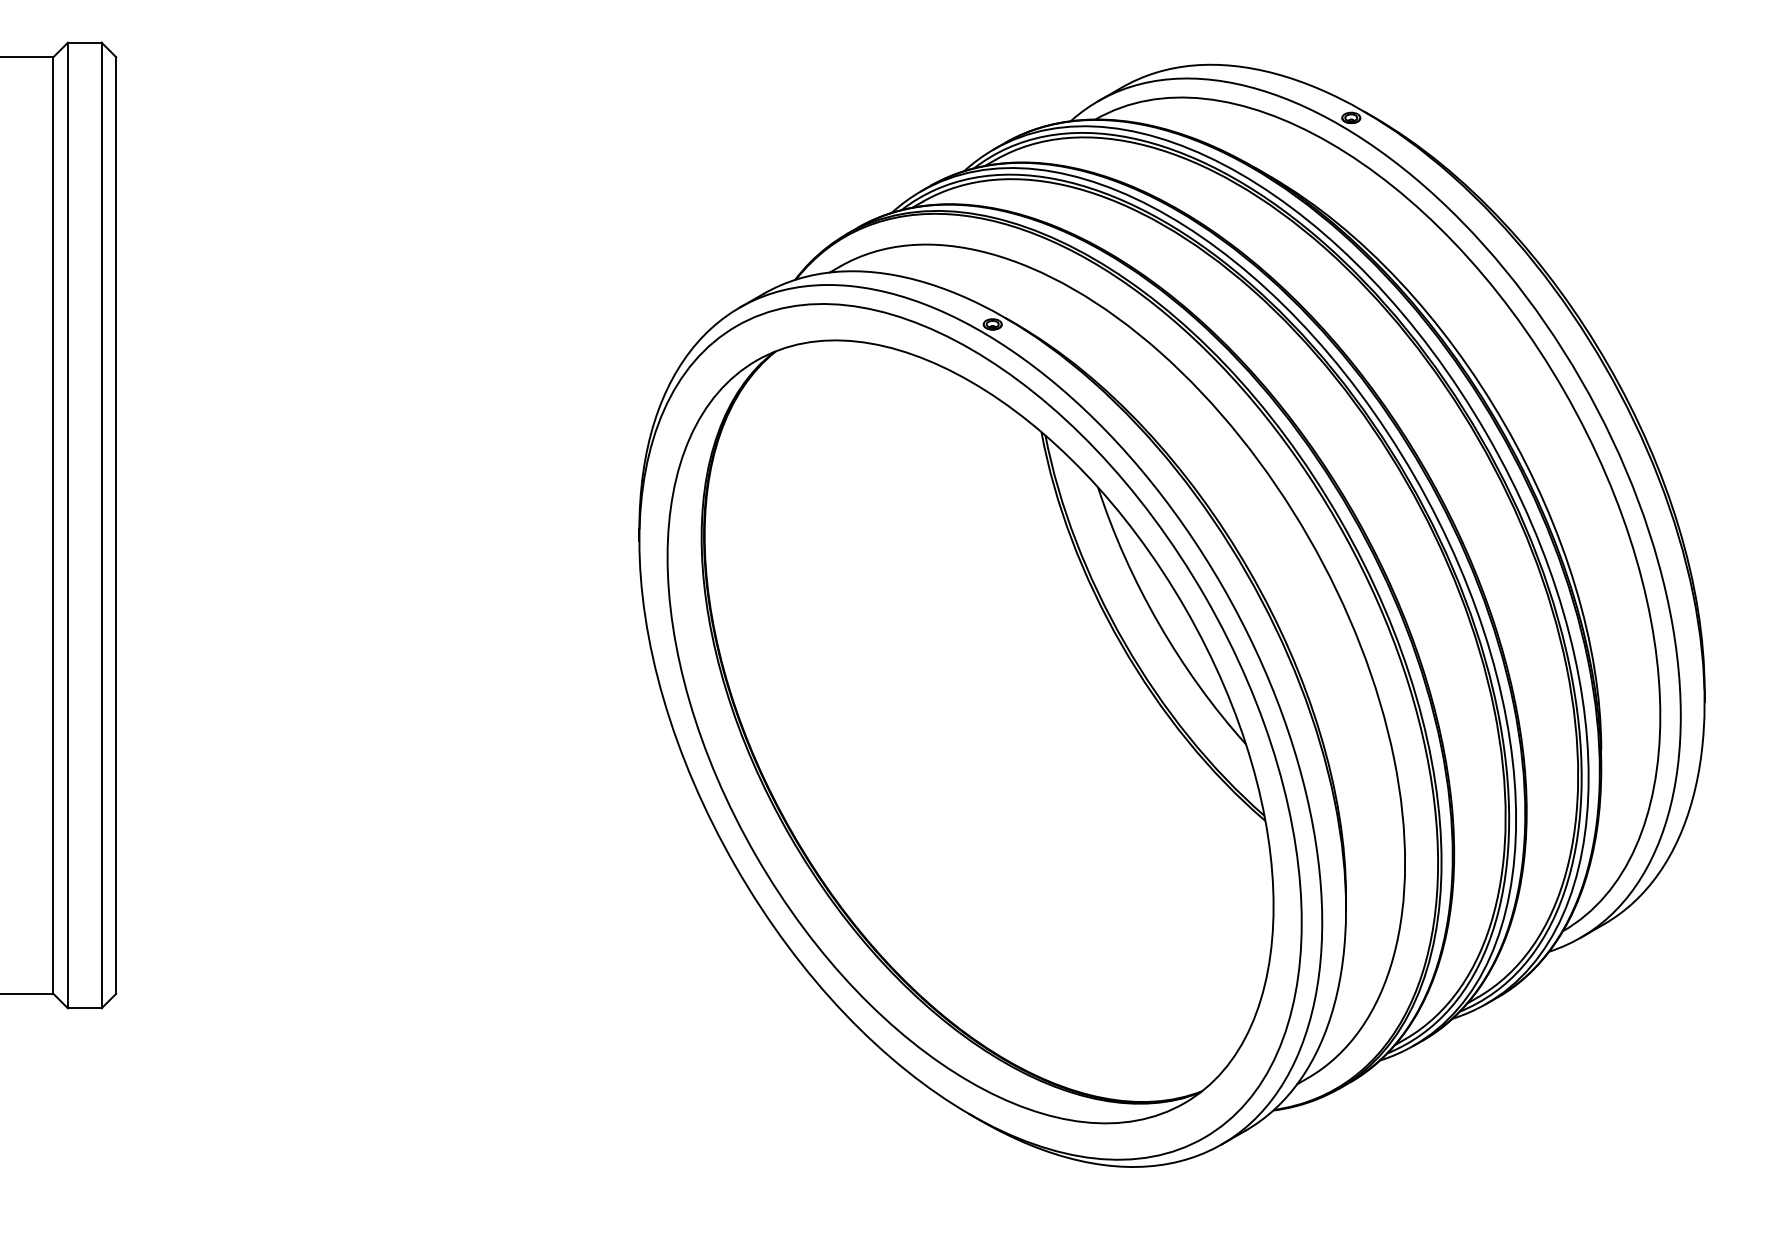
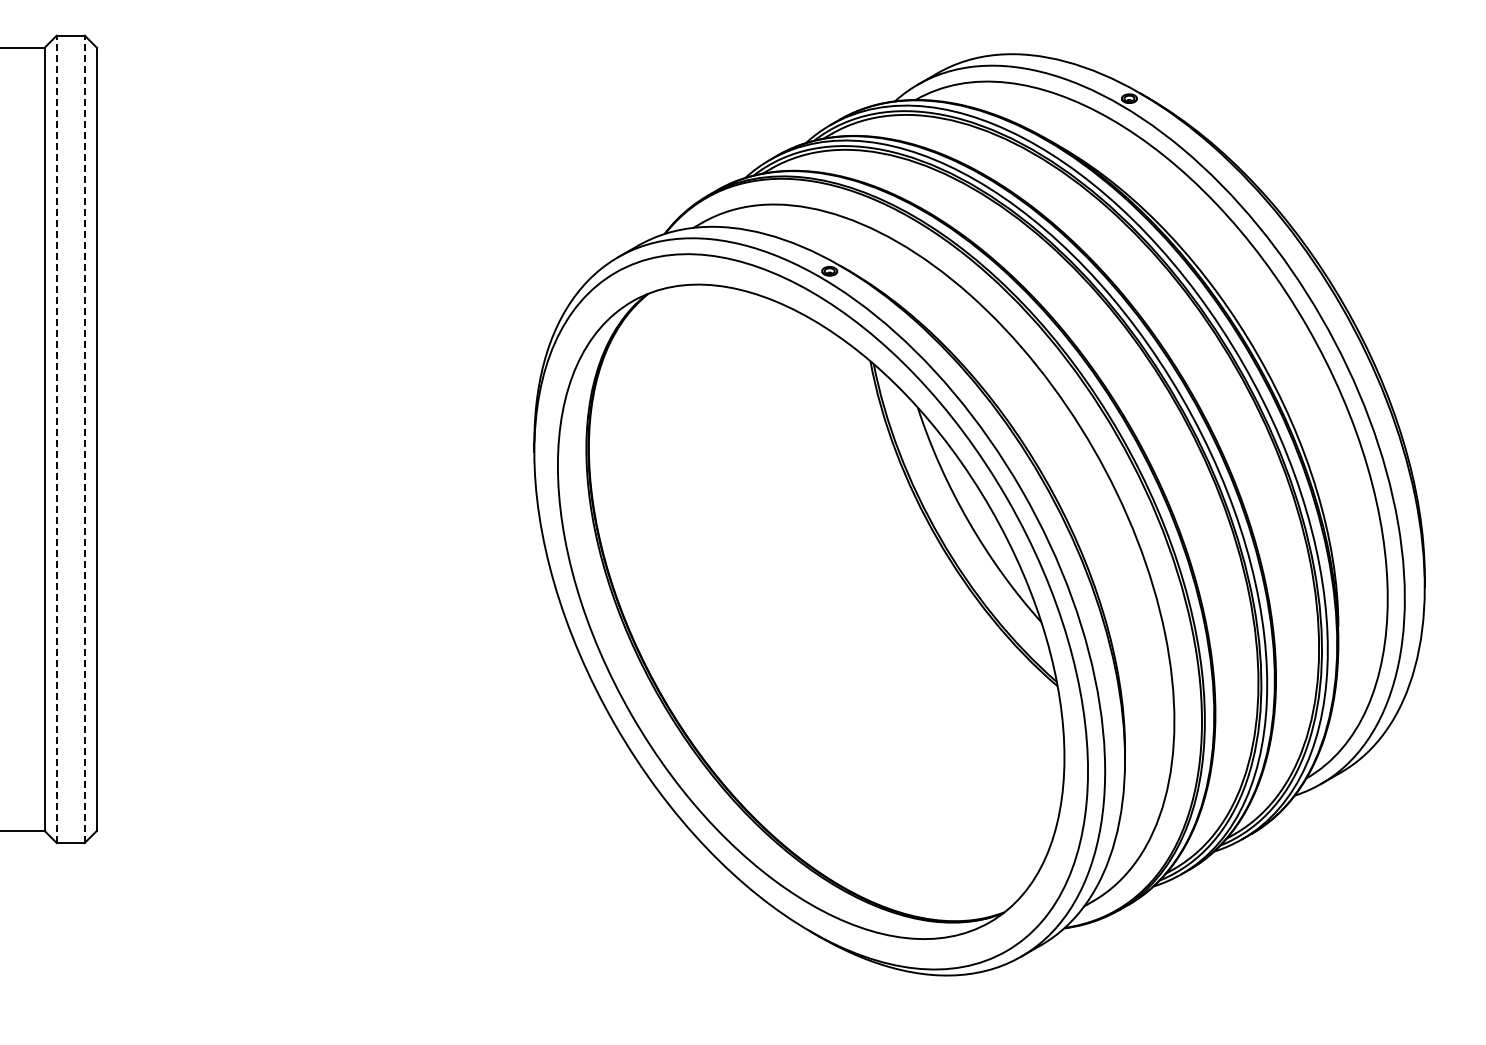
line: (67, 525) -> (56, 439), solid -> dashed
line: (101, 525) -> (84, 439), solid -> dashed

